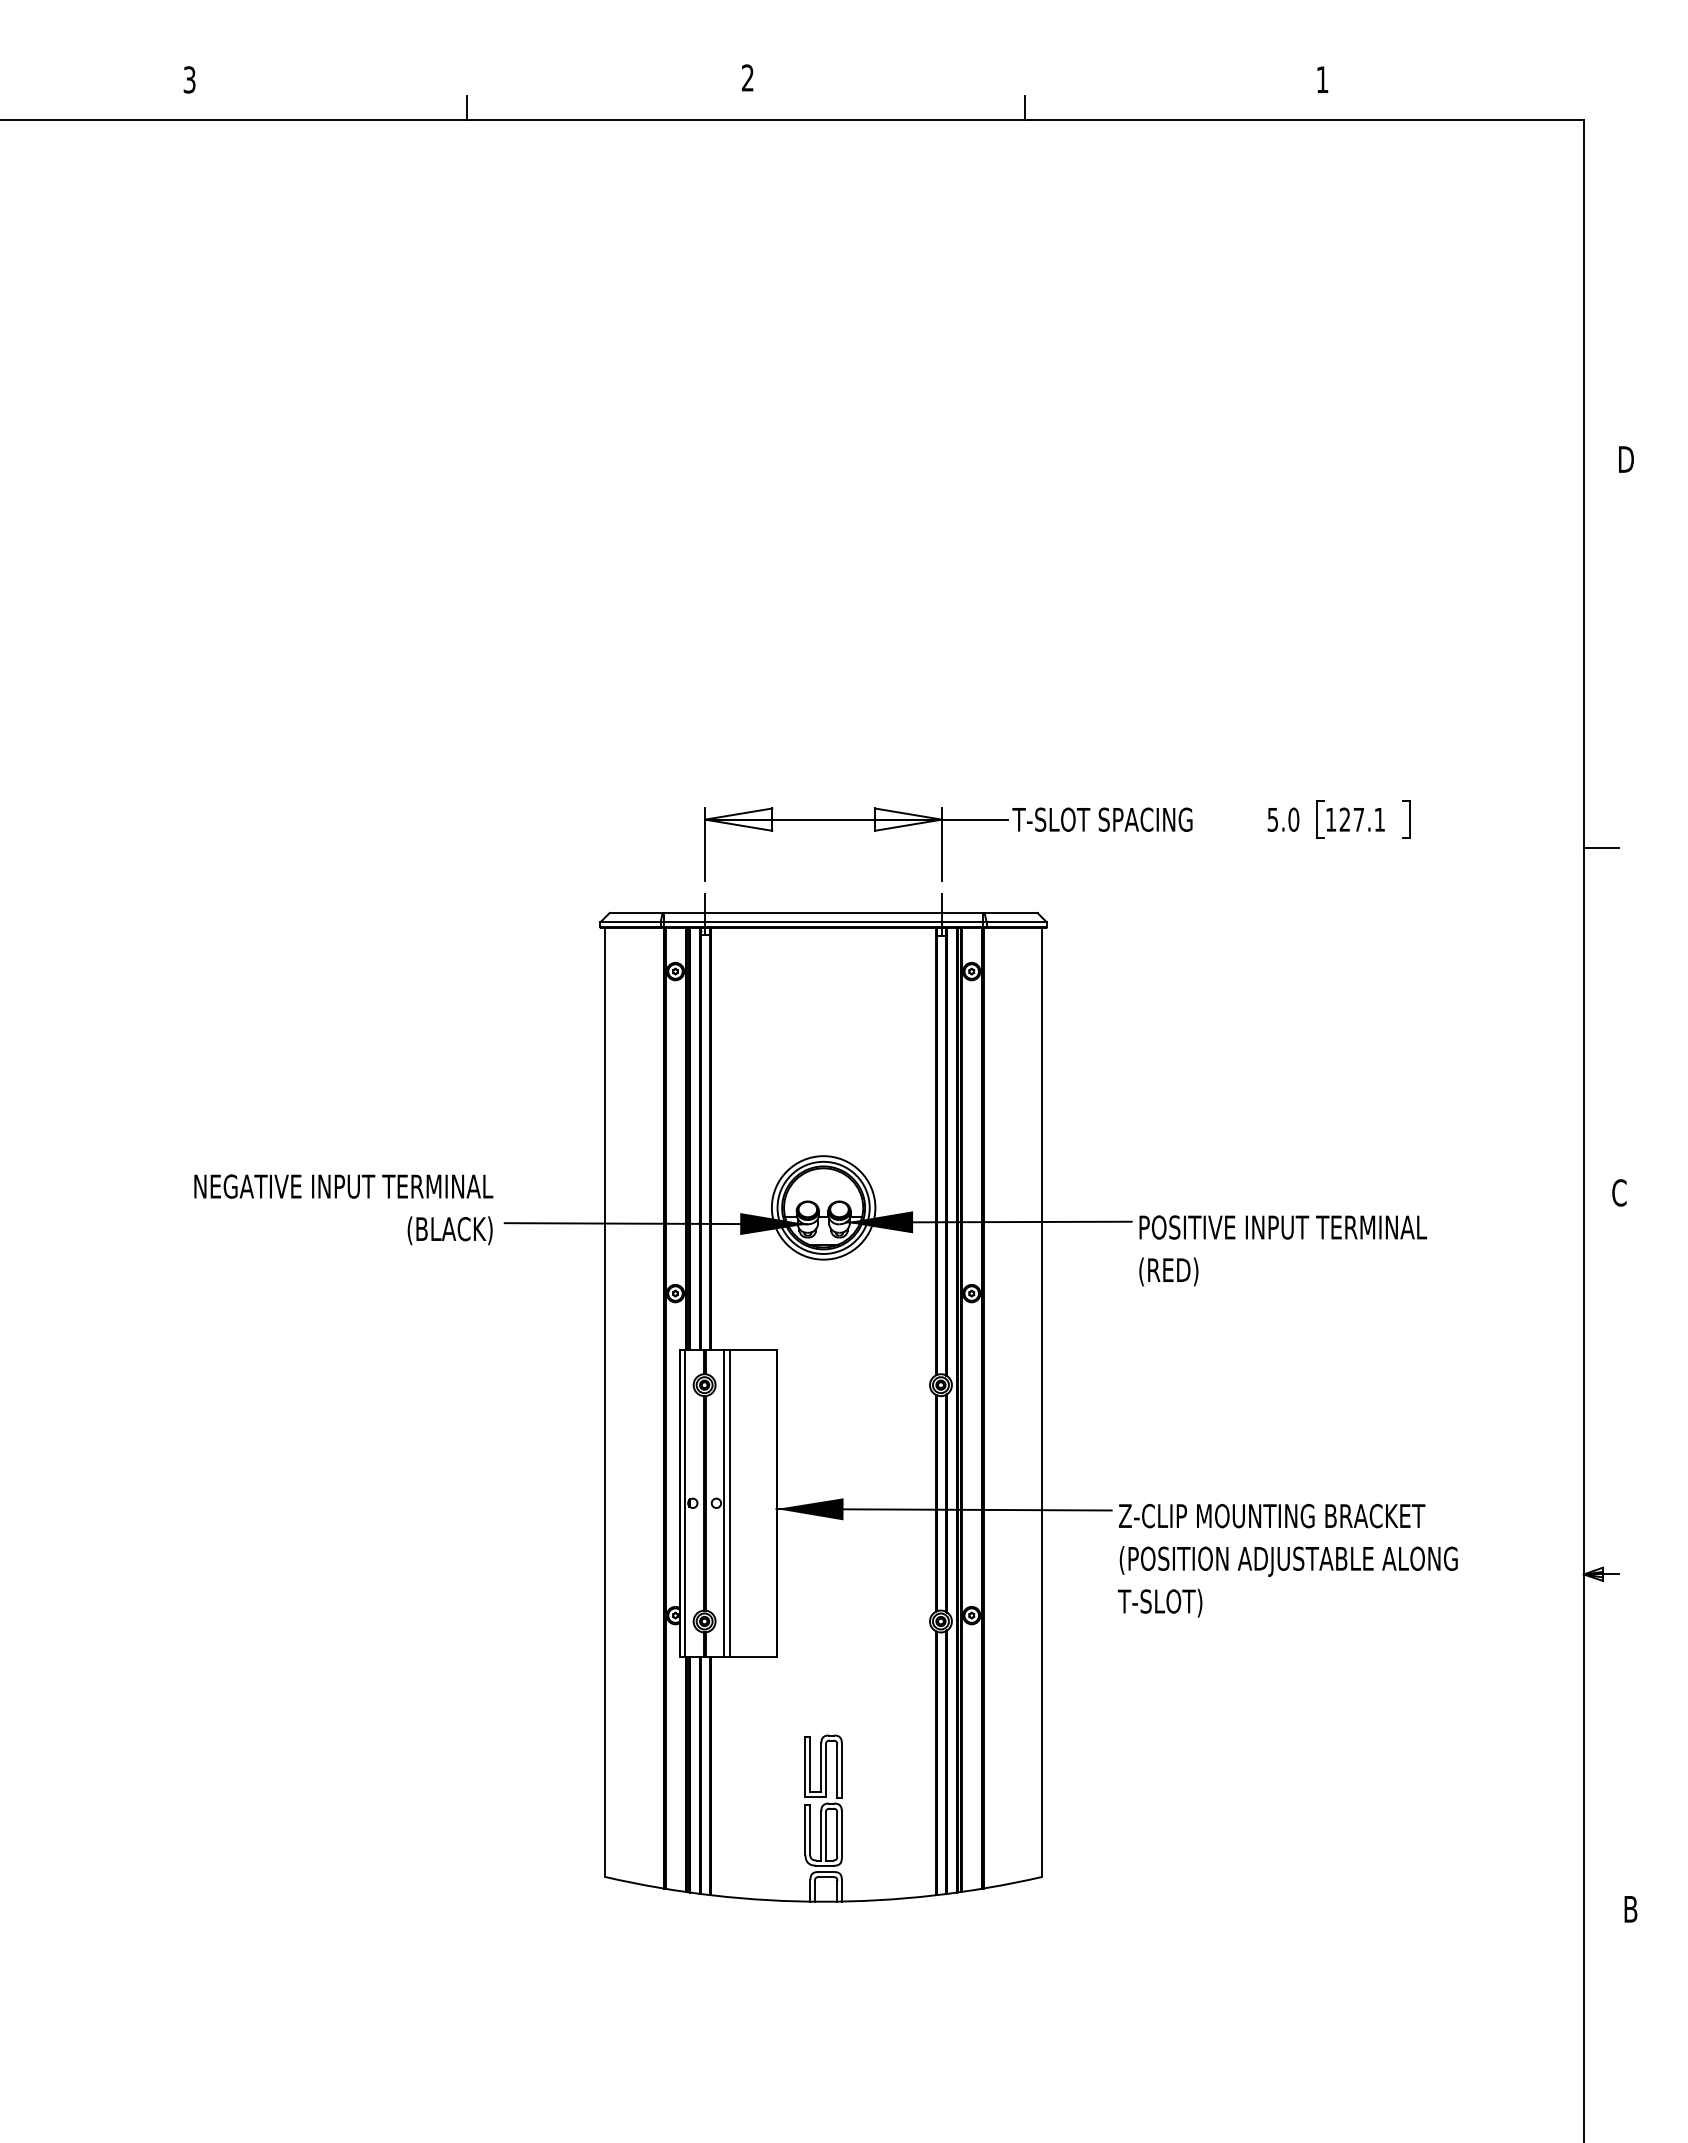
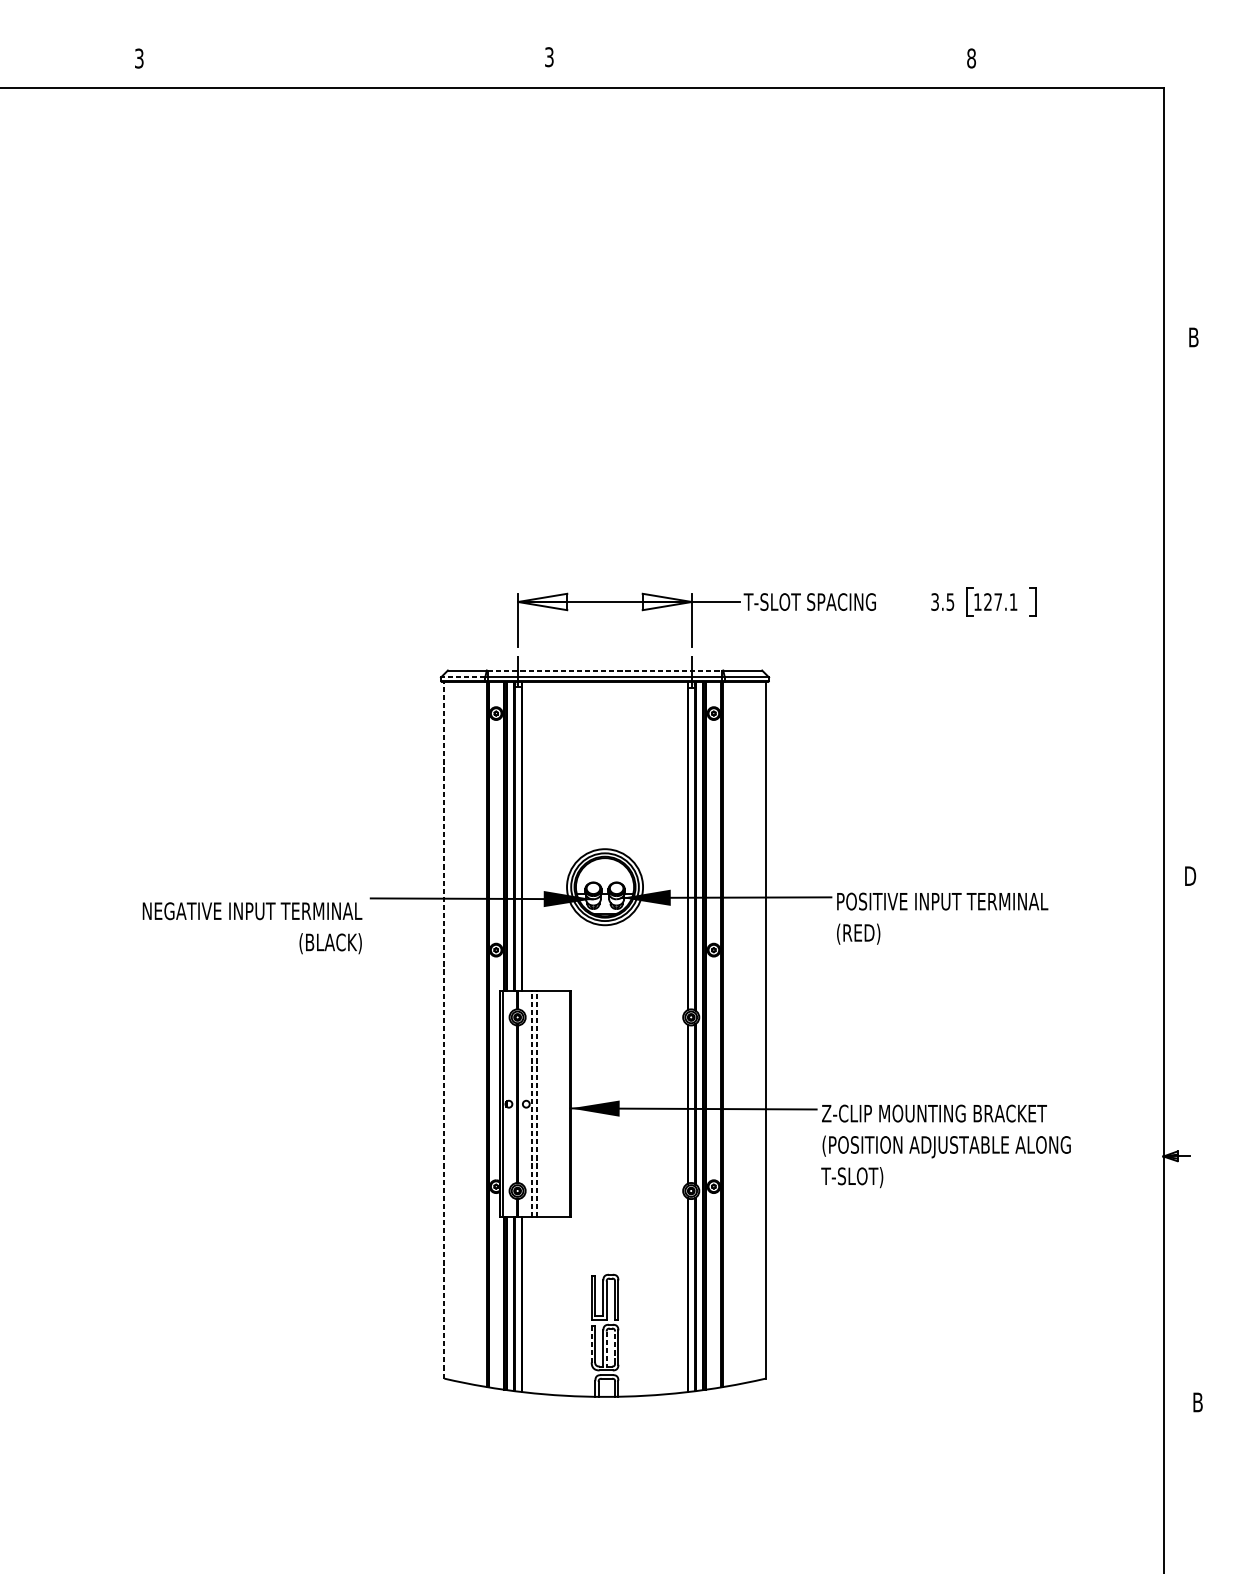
text: (747, 77) -> (549, 56), 2 -> 3
text: (1322, 79) -> (971, 58), 1 -> 8
line: (467, 107) -> (343, 78), removed
line: (1025, 107) -> (753, 78), removed
text: (1627, 459) -> (1195, 337), D -> B
text: (1283, 819) -> (942, 601), 5.0 -> 3.5
line: (1601, 847) -> (1176, 622), removed
line: (824, 912) -> (605, 670), solid -> dashed
line: (629, 922) -> (462, 677), solid -> dashed
text: (1620, 1192) -> (1190, 875), C -> D
text: (343, 1209) -> (252, 928), moved
line: (605, 1402) -> (444, 1030), solid -> dashed
line: (724, 1503) -> (532, 1104), solid -> dashed
line: (730, 1503) -> (536, 1104), solid -> dashed
line: (805, 1830) -> (591, 1344), solid -> dashed
line: (837, 1834) -> (615, 1347), solid -> dashed
line: (825, 1836) -> (606, 1348), solid -> dashed

